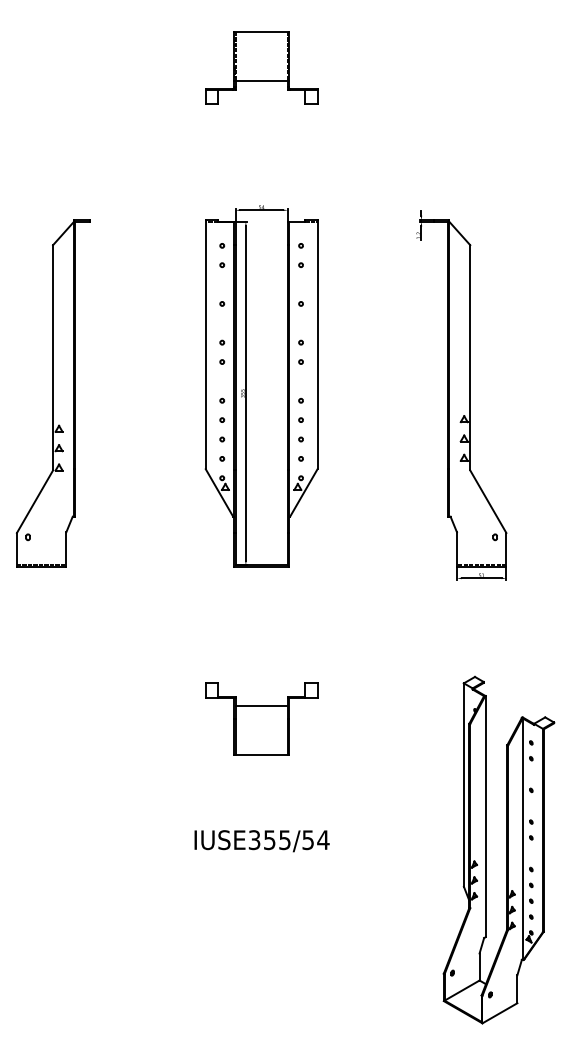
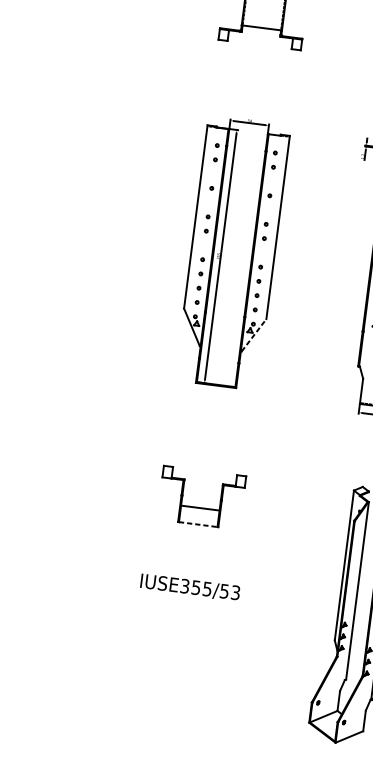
part: (52, 393) -> (78, 238), removed
line: (304, 492) -> (254, 335), solid -> dashed
line: (261, 706) -> (200, 508), moved
line: (262, 755) -> (198, 524), solid -> dashed
text: (323, 840) -> (235, 593), IUSE355/54 -> IUSE355/53

